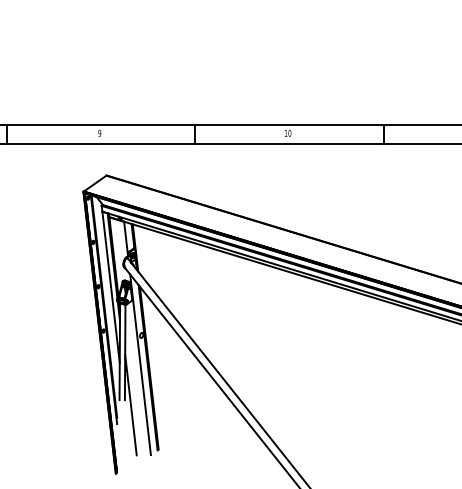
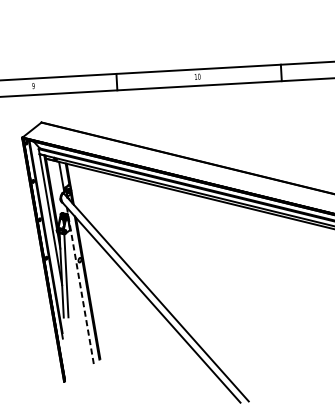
line: (140, 364) -> (80, 285), solid -> dashed
line: (130, 404) -> (73, 320), removed

